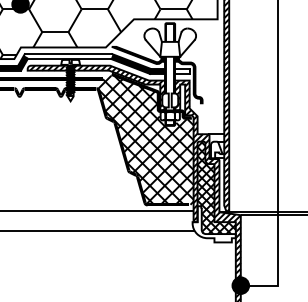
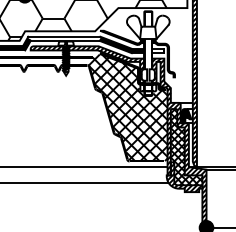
fill: (216, 149) -> (186, 115), added
hatch: (213, 224) -> (183, 177), added

